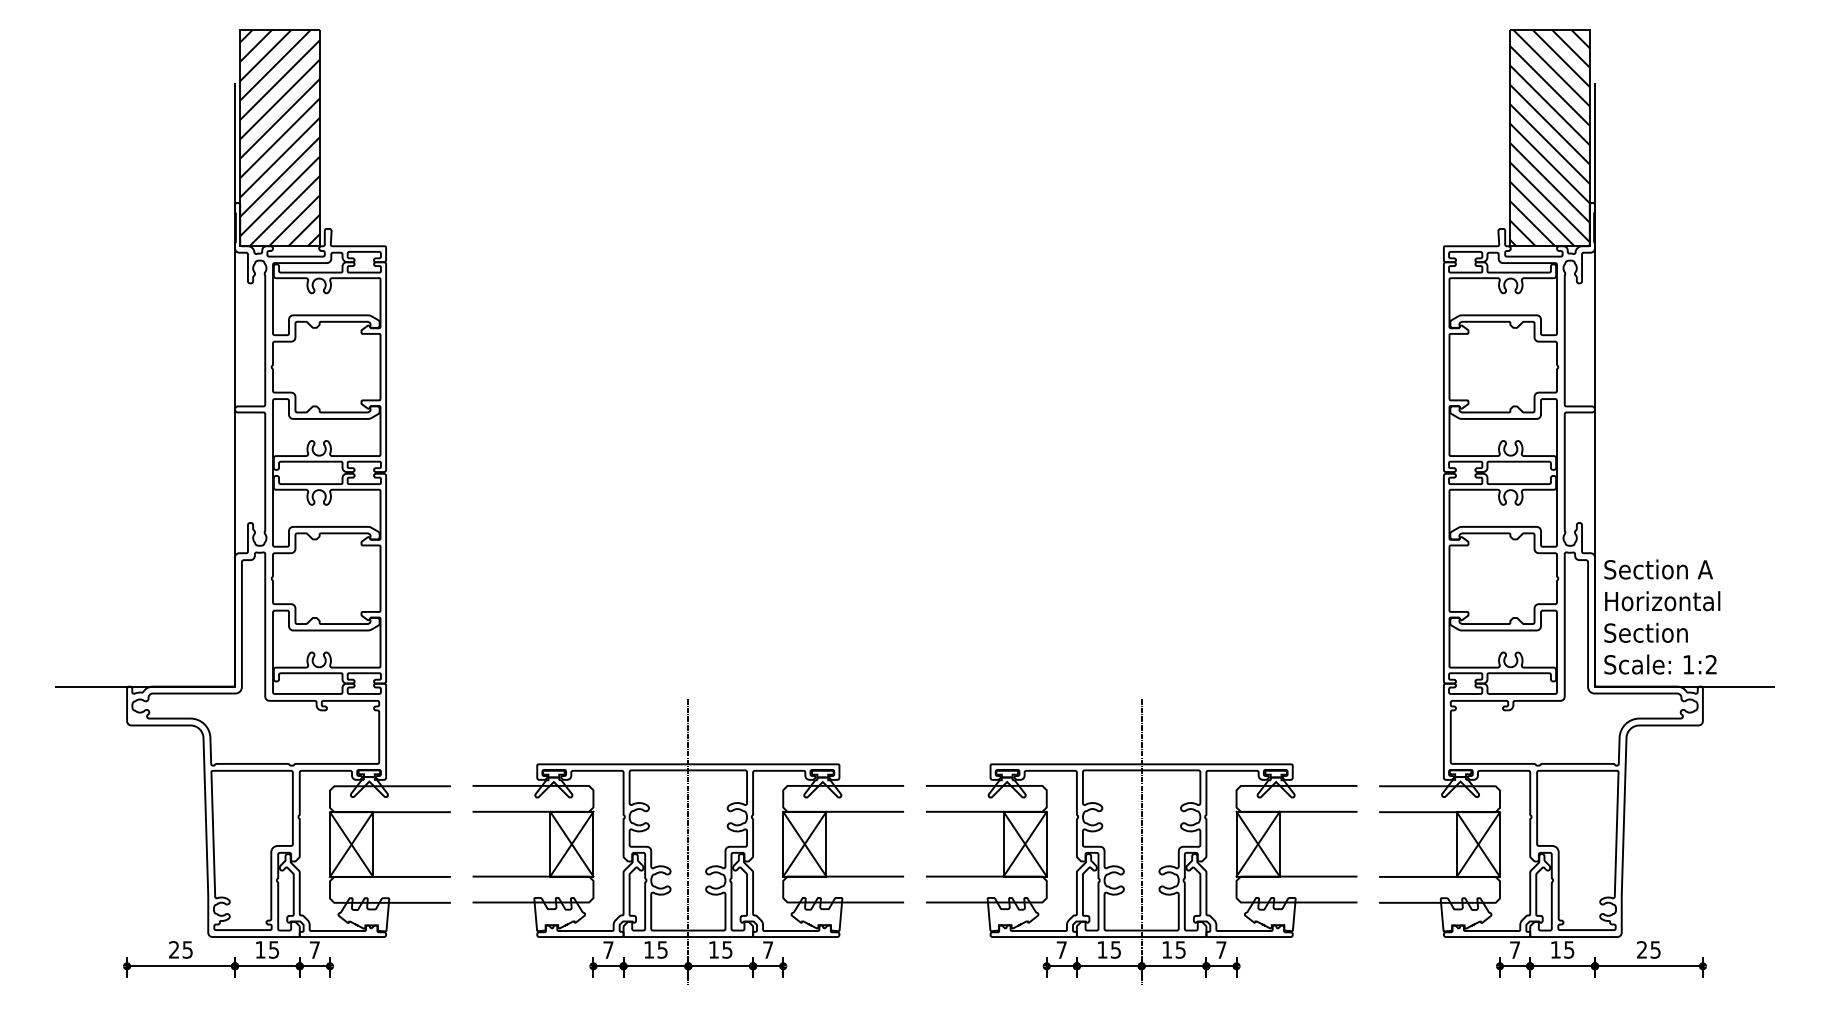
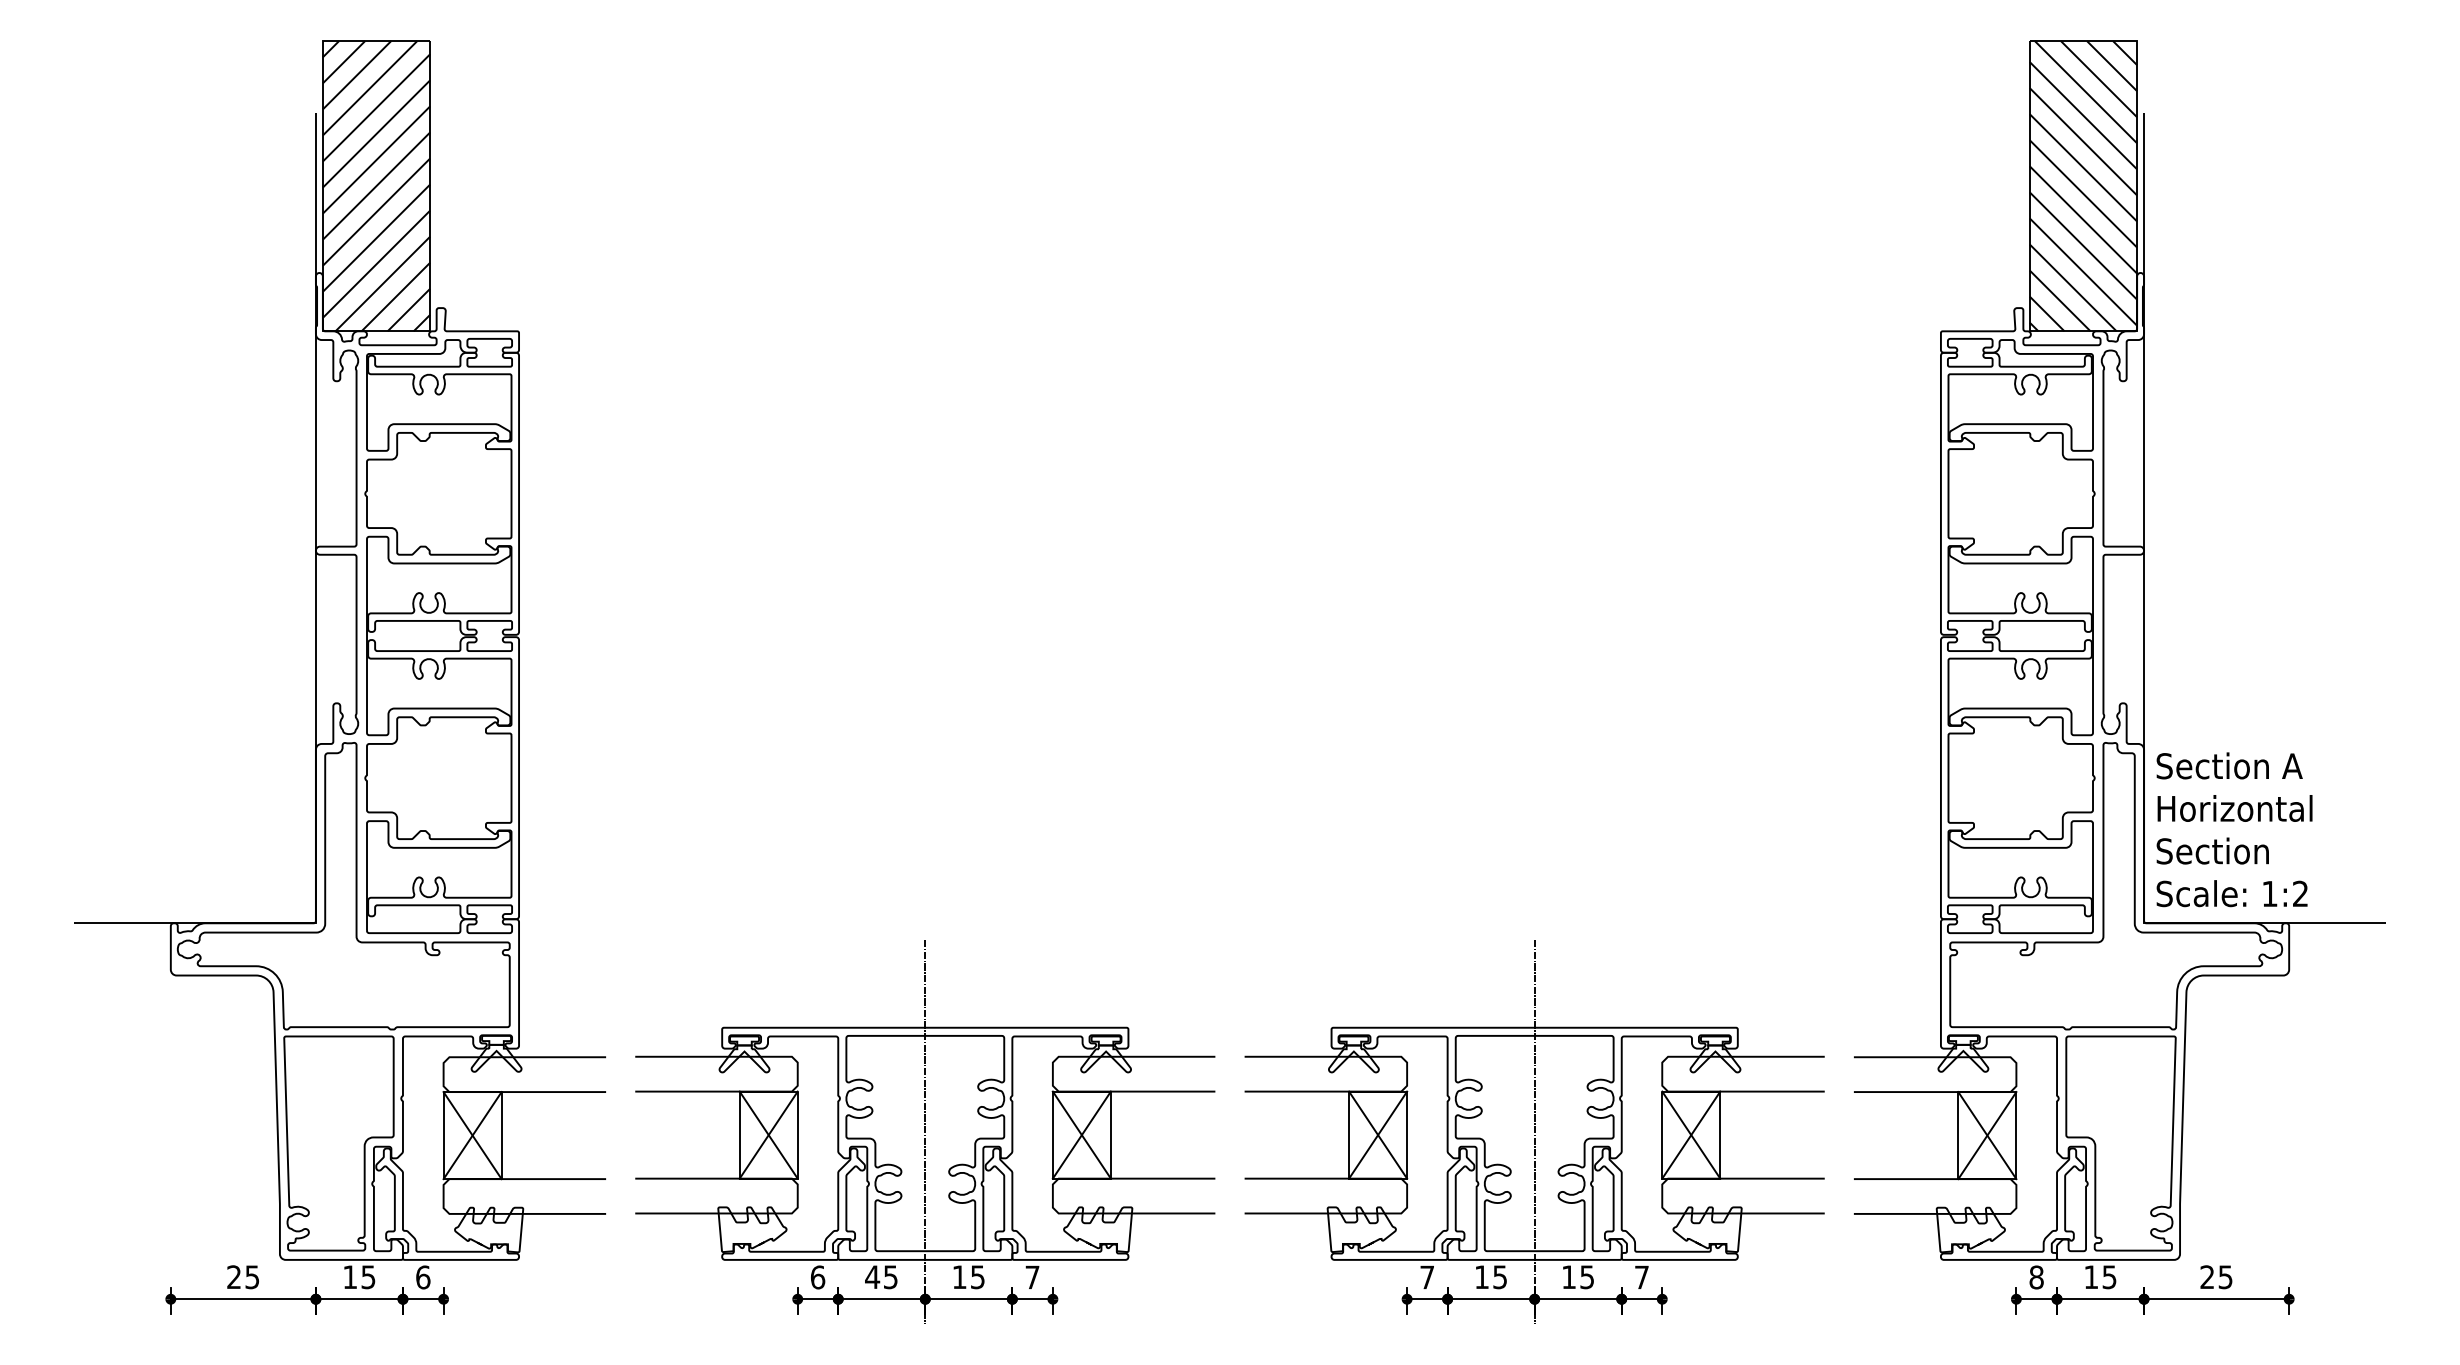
text: (649, 949) -> (872, 1276), 15 -> 45
text: (315, 950) -> (423, 1277), 7 -> 6
text: (608, 950) -> (818, 1277), 7 -> 6
text: (1514, 950) -> (2036, 1277), 7 -> 8

